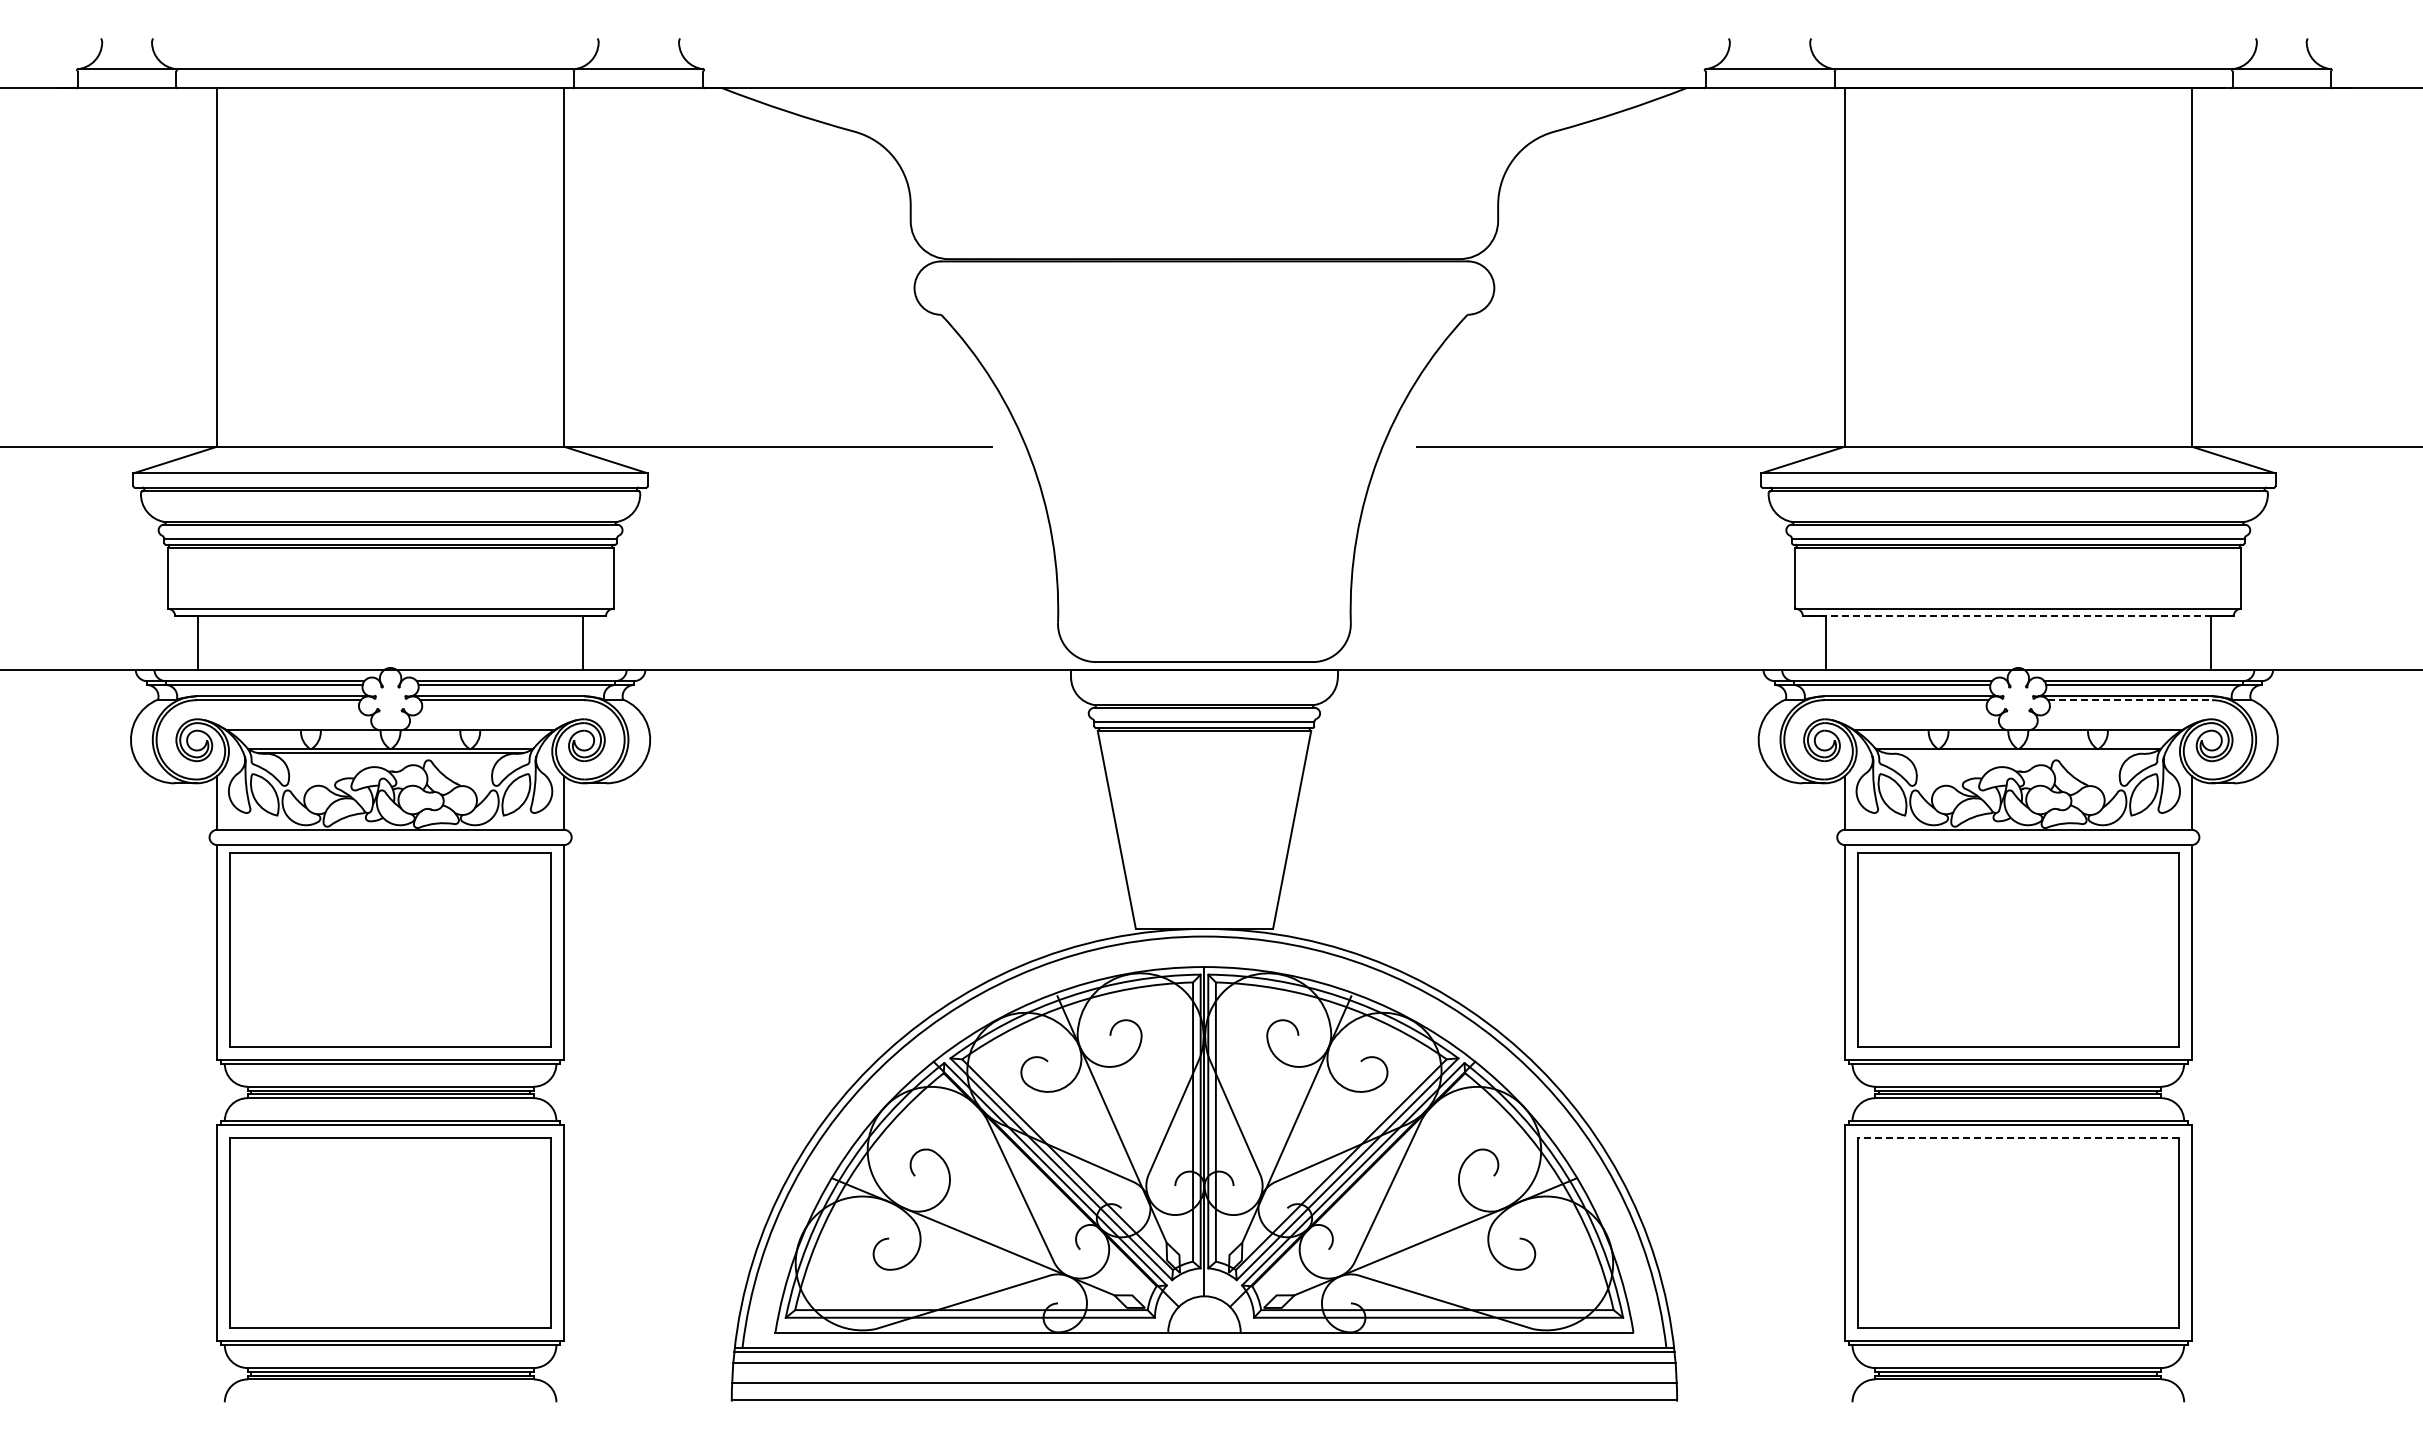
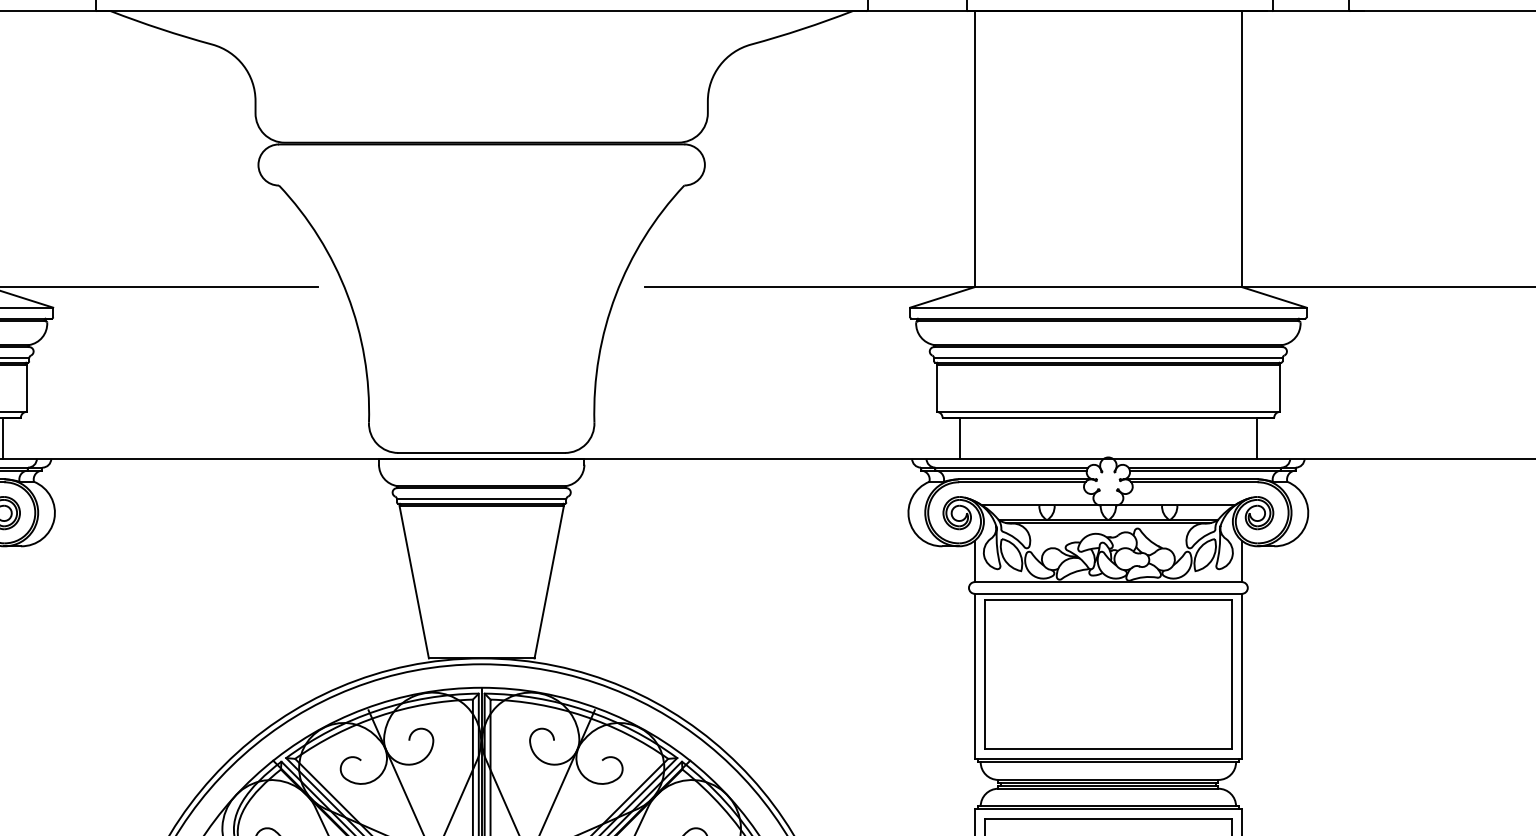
line: (2017, 616) -> (1107, 417), dashed -> solid
line: (2130, 700) -> (1194, 482), dashed -> solid
line: (2018, 753) -> (1108, 523), added
line: (2017, 1137) -> (1107, 819), dashed -> solid

